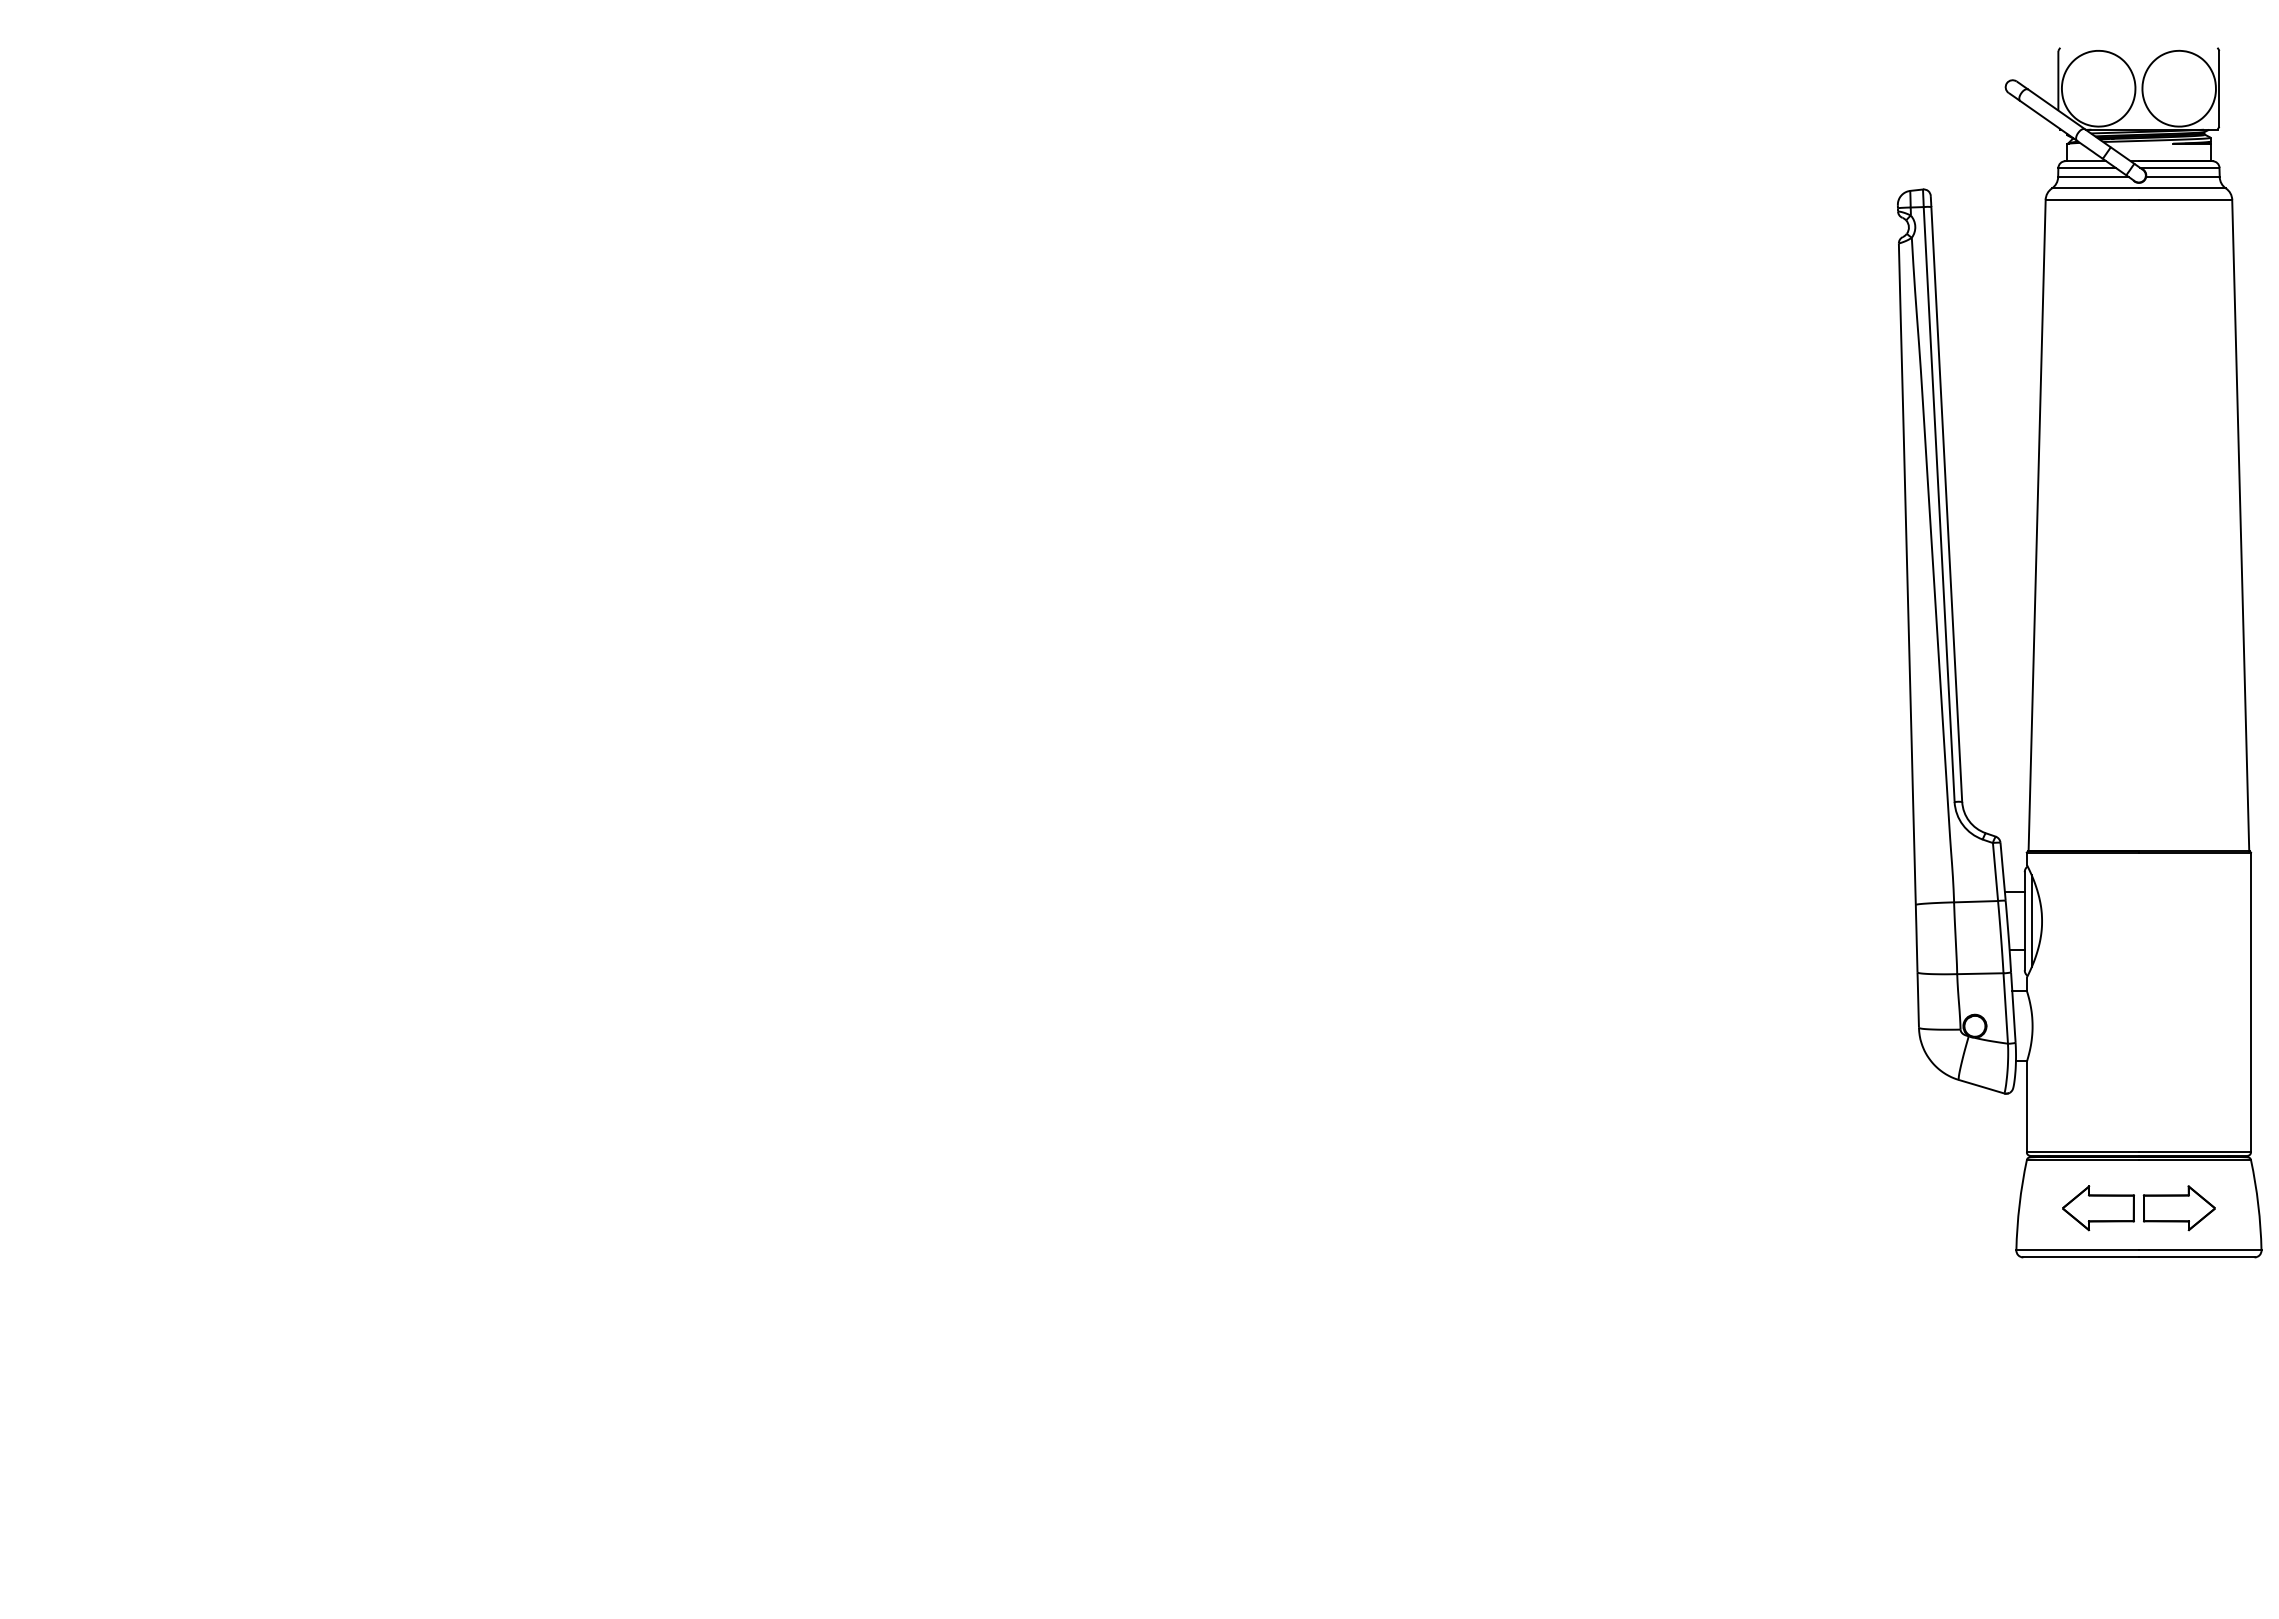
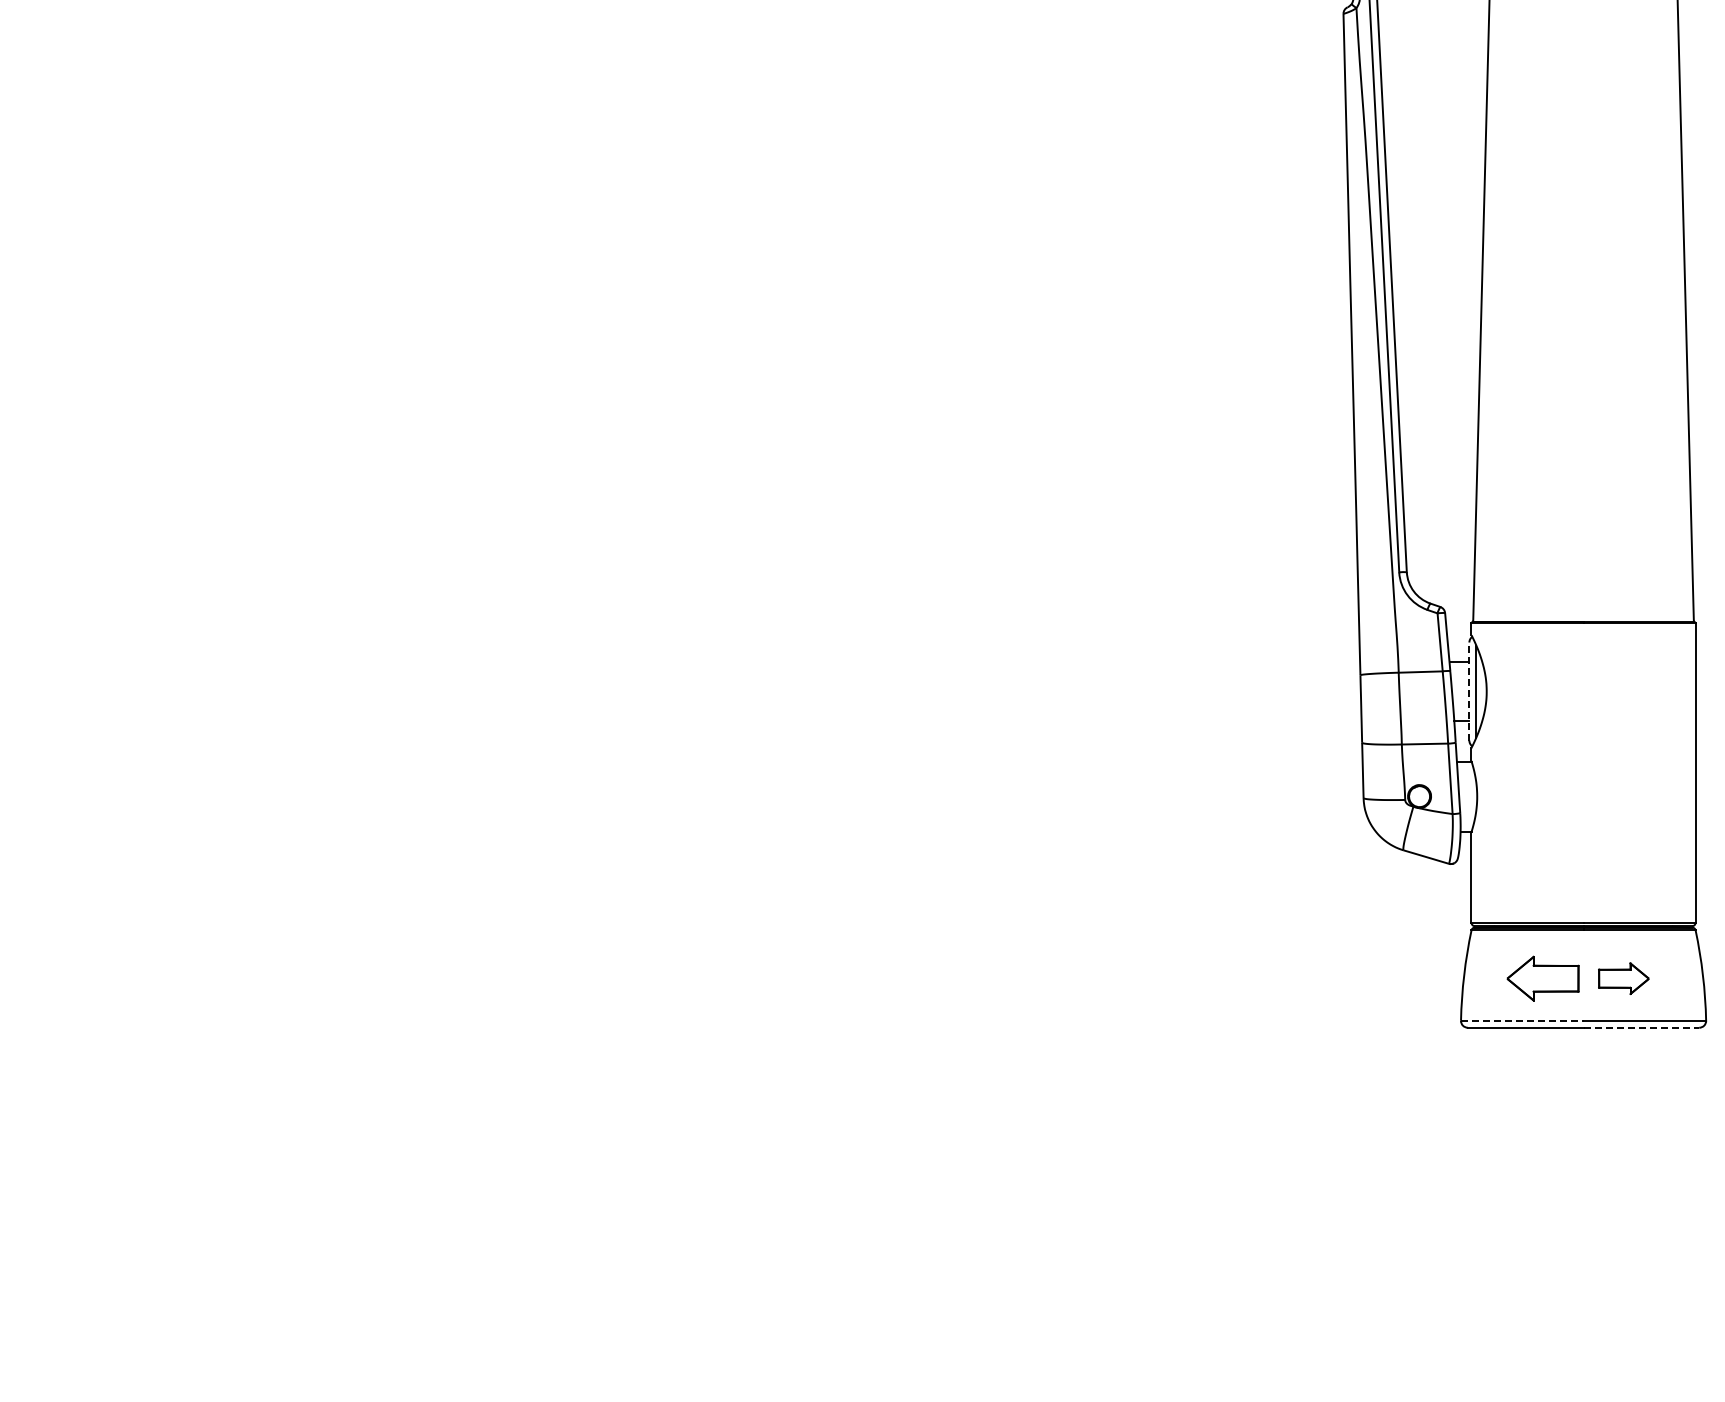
line: (2024, 920) -> (1469, 690), solid -> dashed
part: (2178, 1208) -> (1623, 978), size x0.7
line: (2078, 1250) -> (1523, 1020), solid -> dashed
line: (2196, 1257) -> (1641, 1027), solid -> dashed

